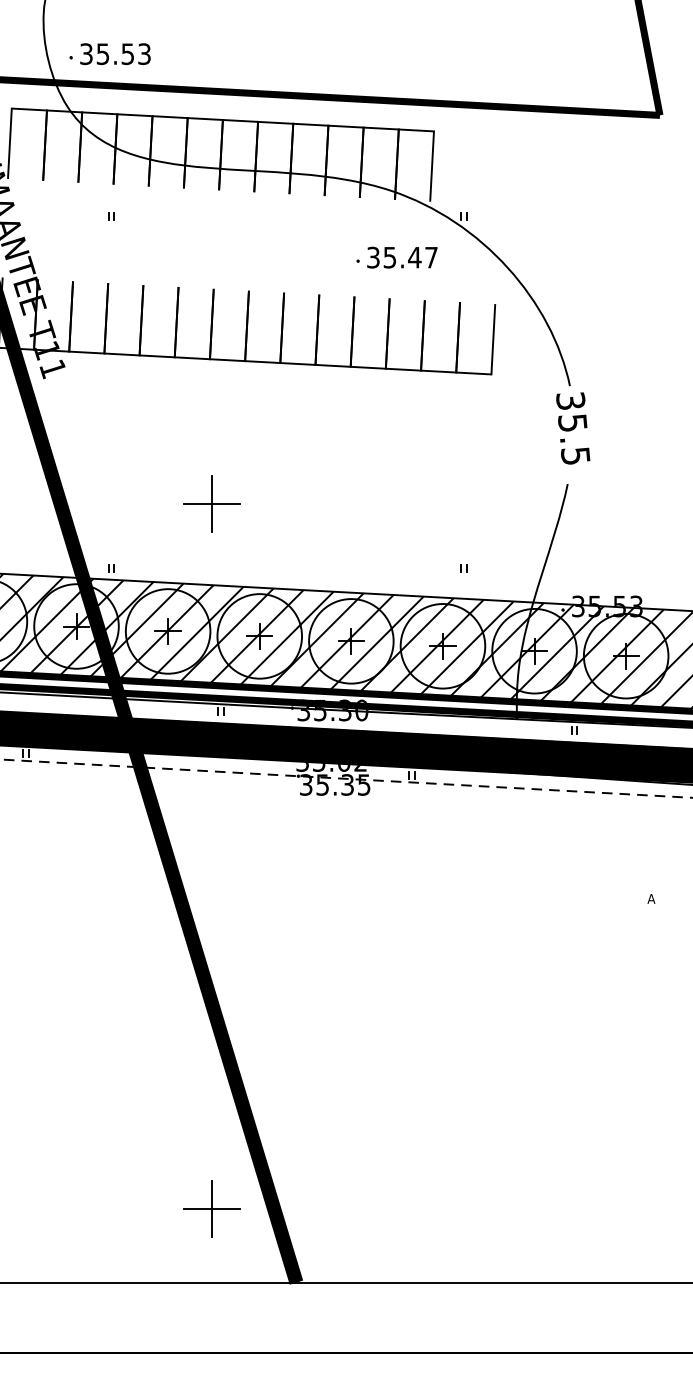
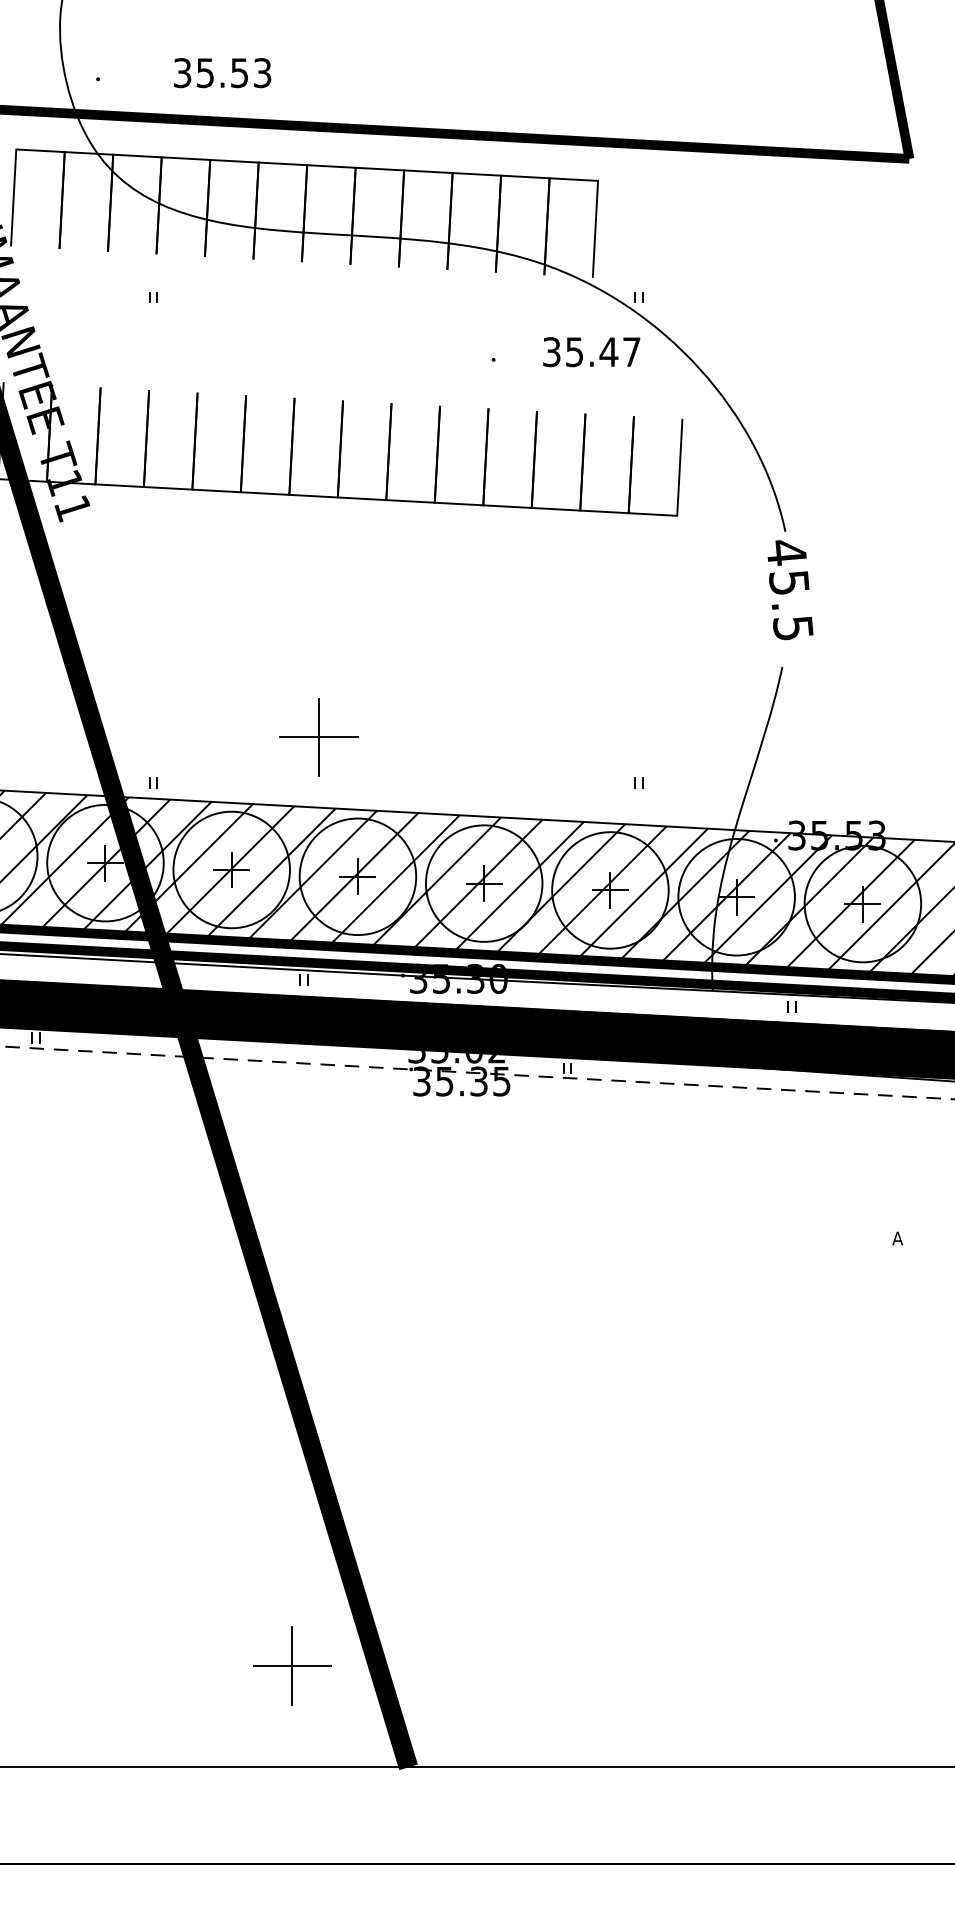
text: (115, 53) -> (222, 72), moved
text: (402, 257) -> (591, 351), moved
text: (570, 401) -> (786, 553), 35.5 -> 45.5
part: (211, 503) -> (317, 736), moved

